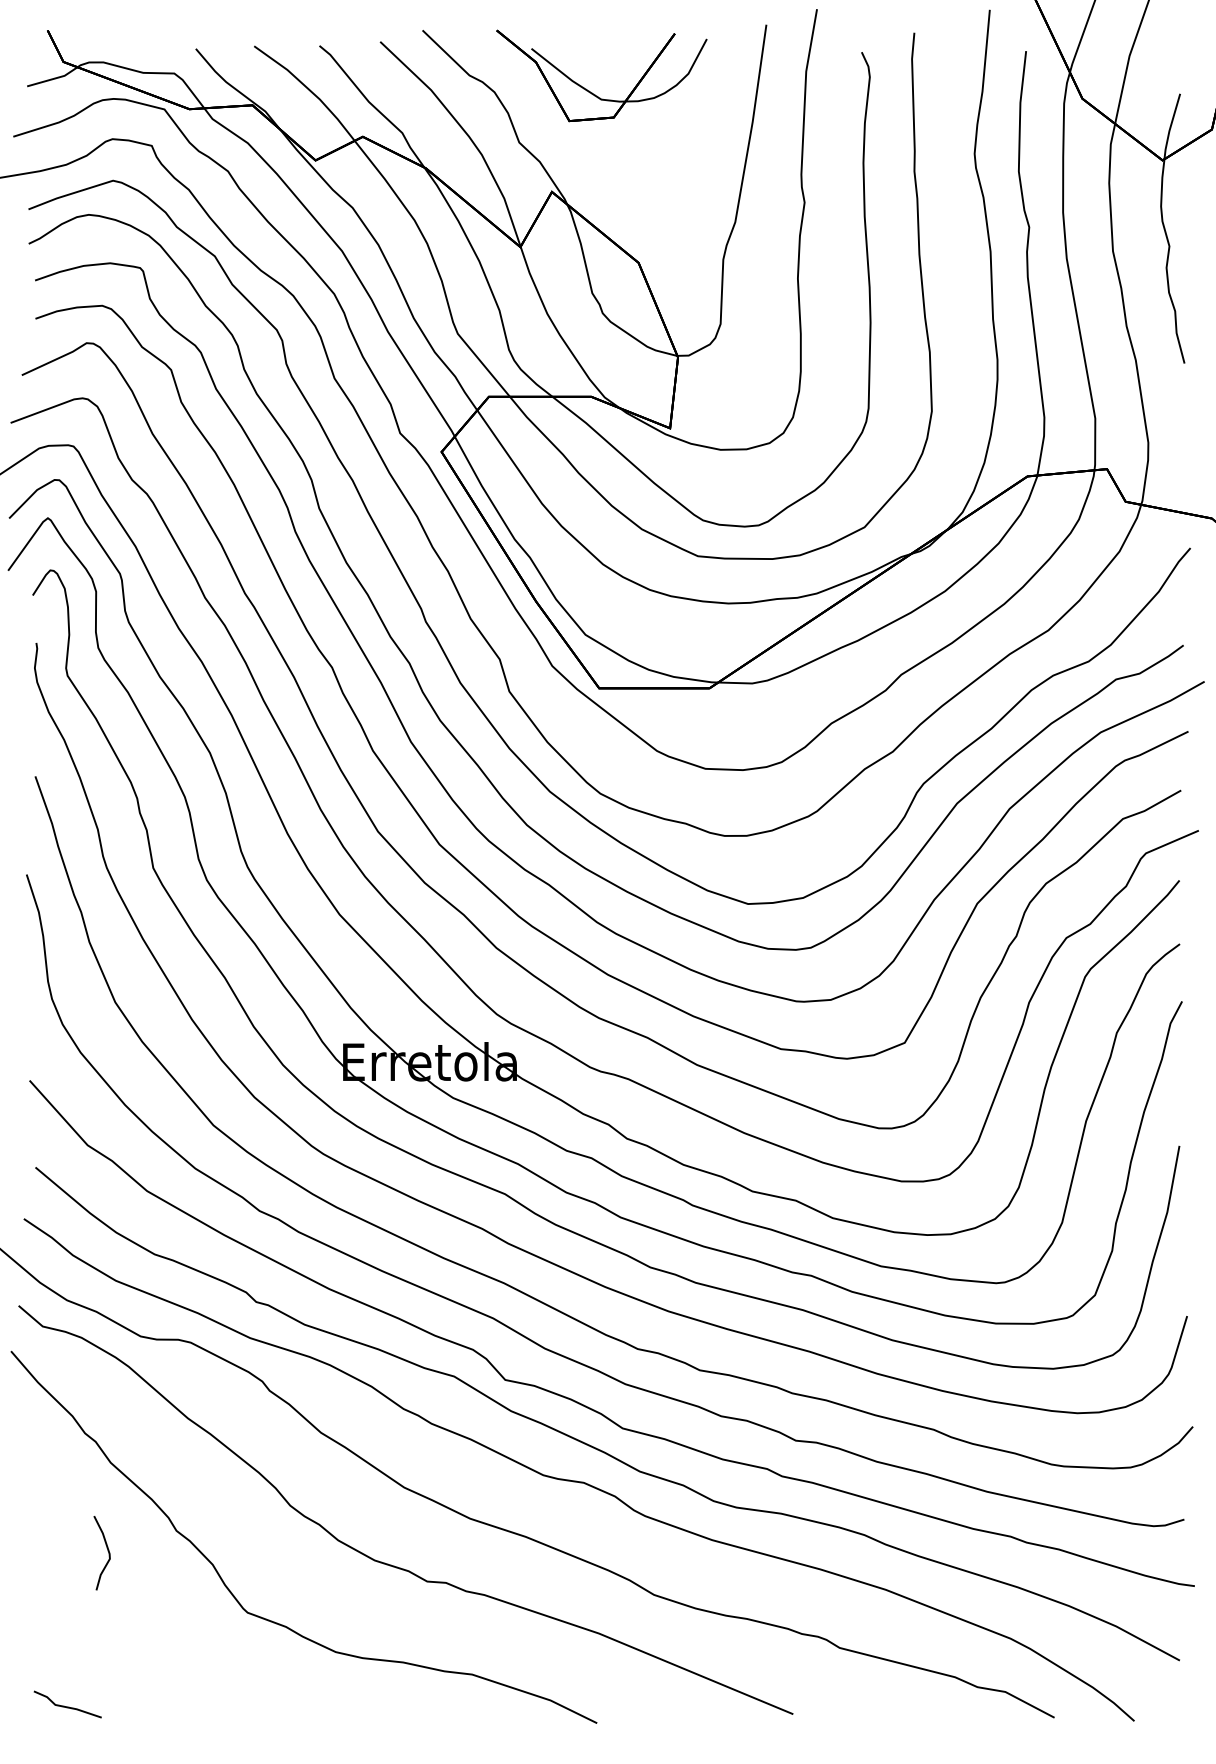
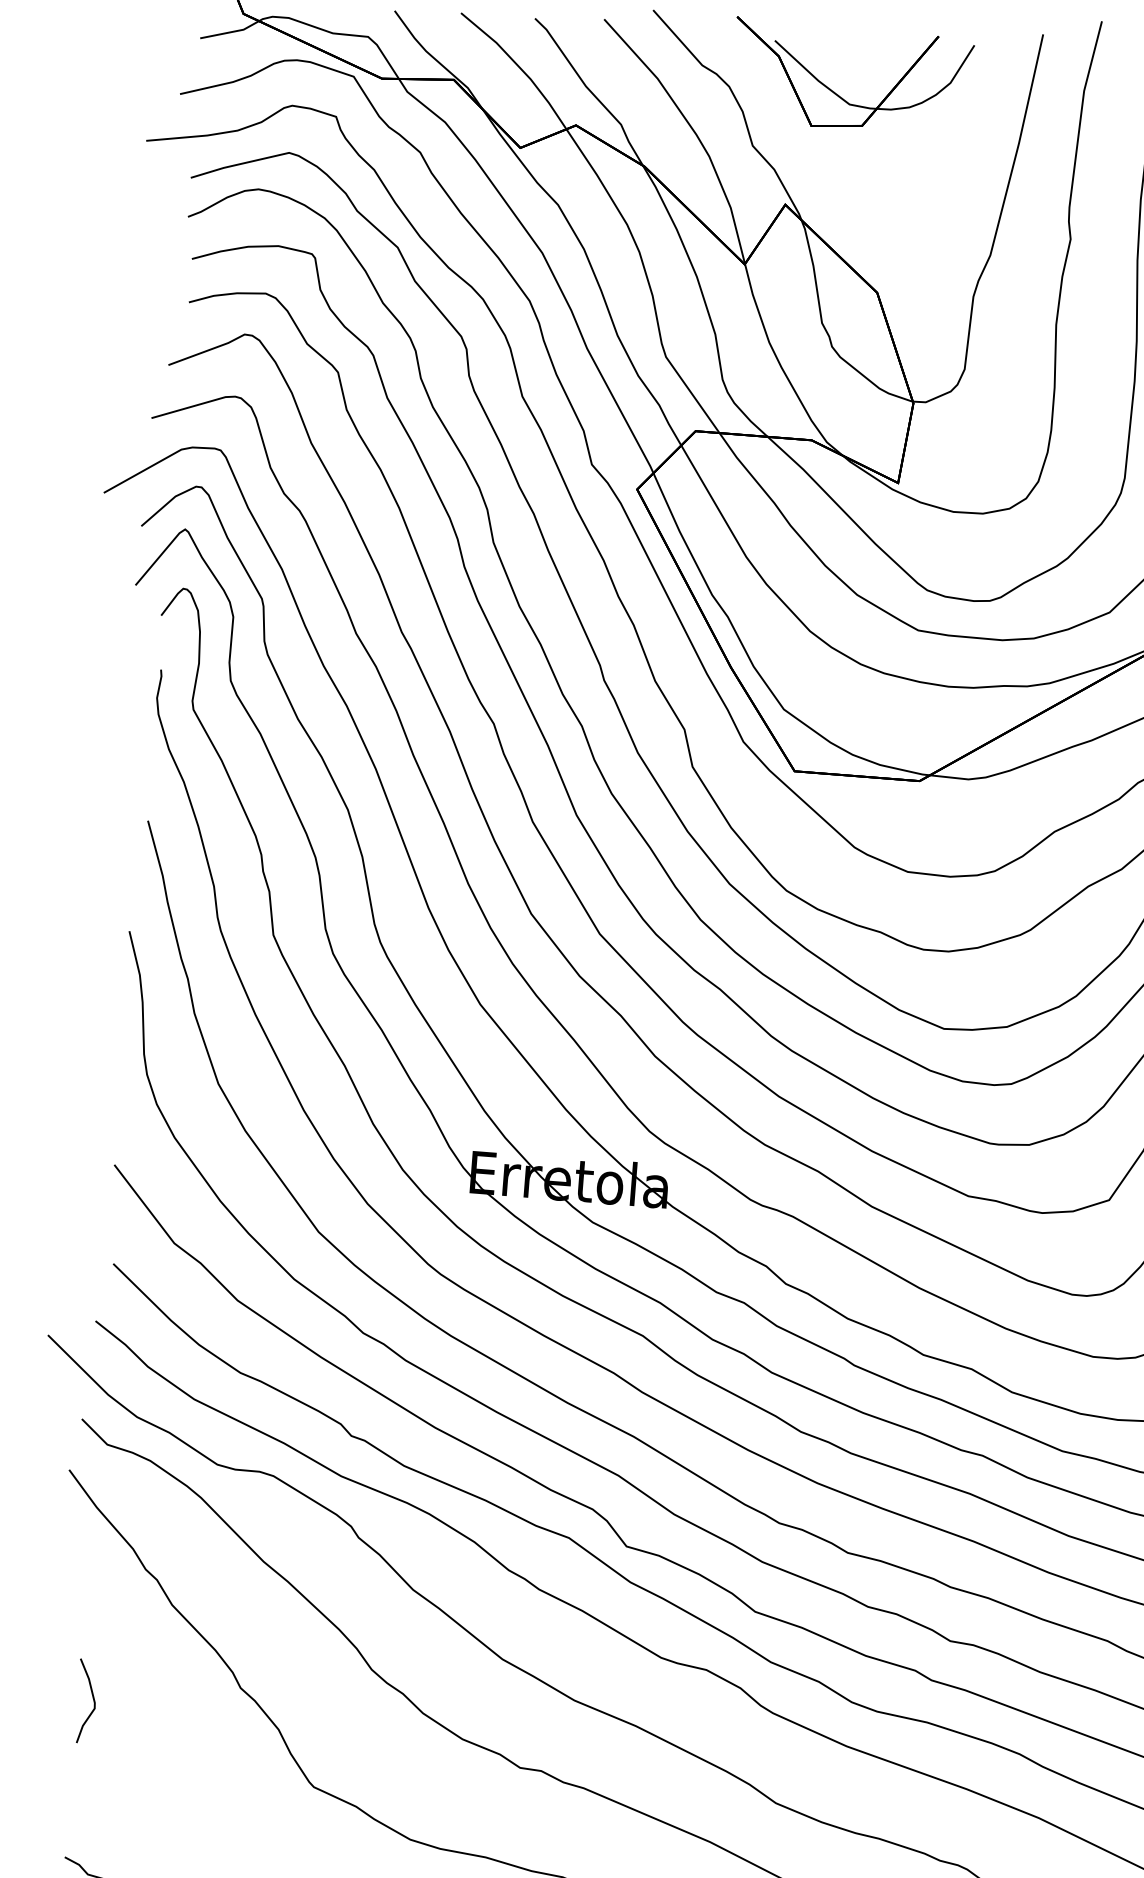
curve: (107, 1551) -> (92, 1699), moved

